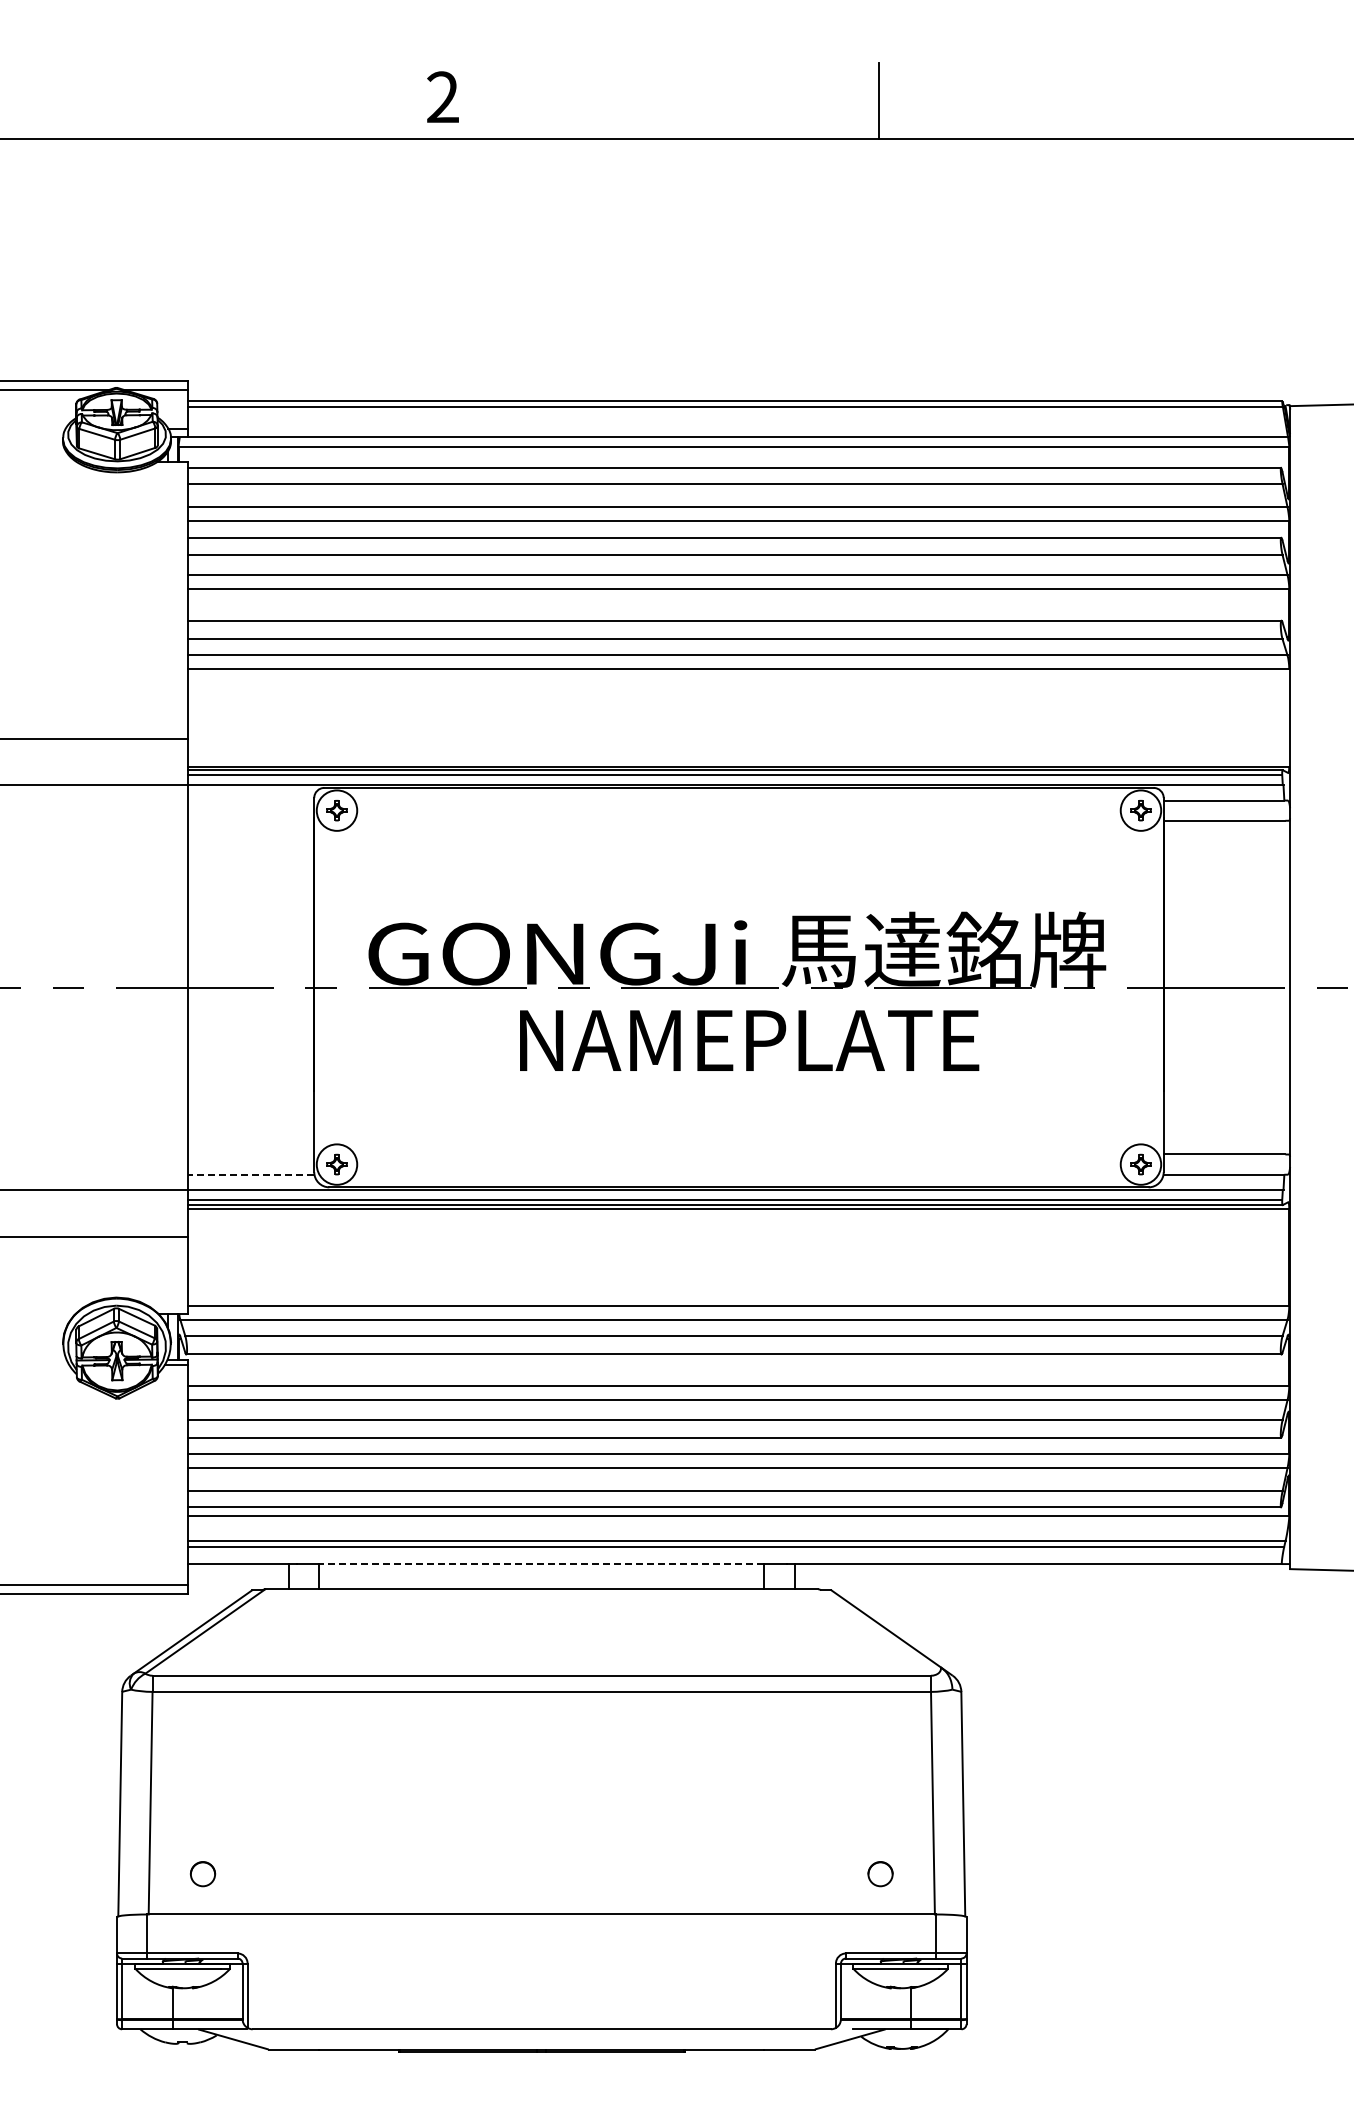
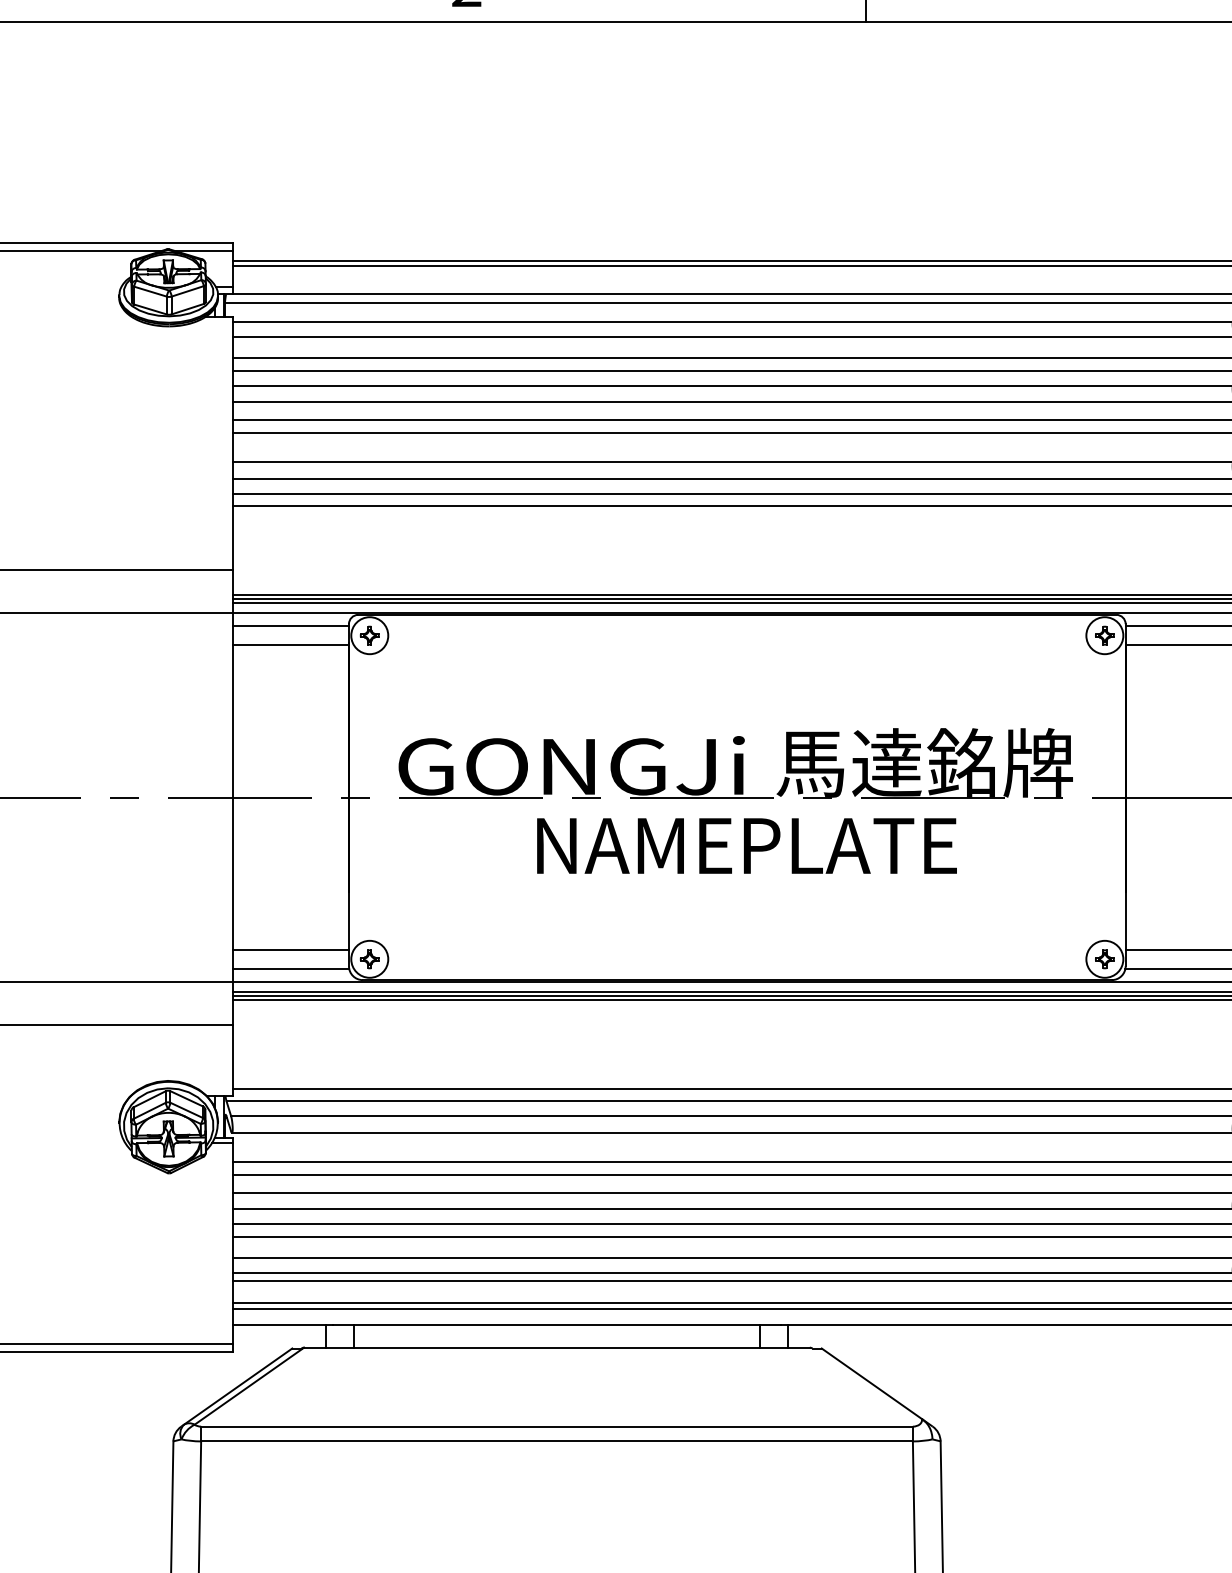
line: (250, 800) -> (290, 626), added
line: (250, 820) -> (290, 644), added
line: (250, 1154) -> (290, 950), added
line: (250, 1174) -> (290, 968), dashed -> solid
line: (541, 1564) -> (556, 1324), dashed -> solid

